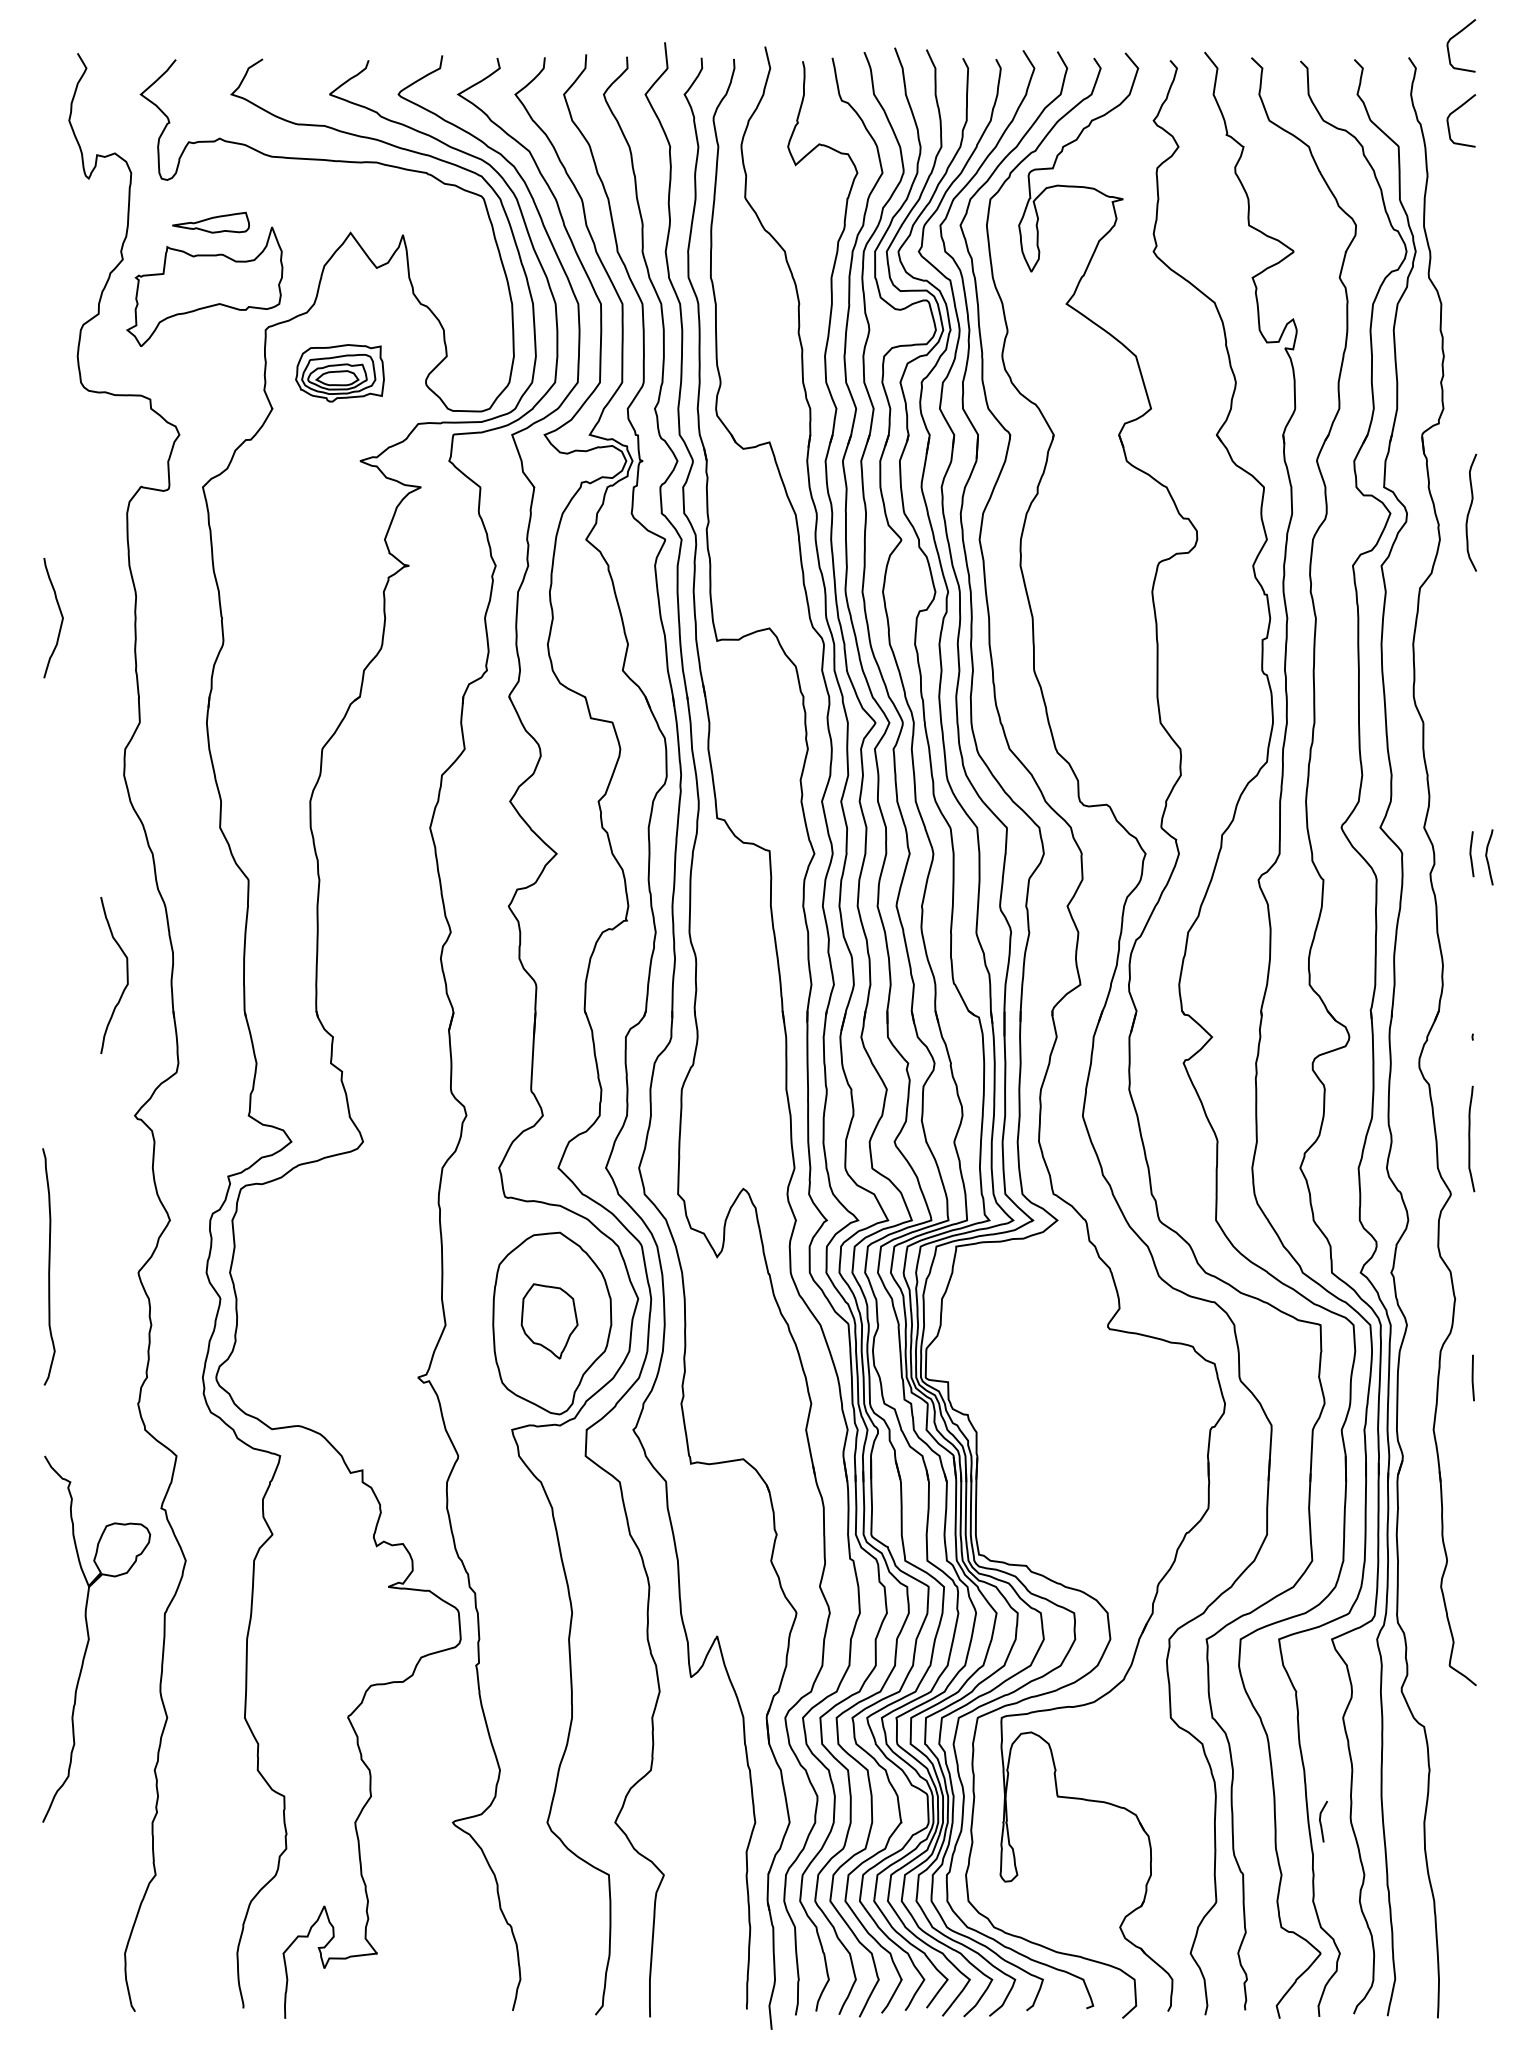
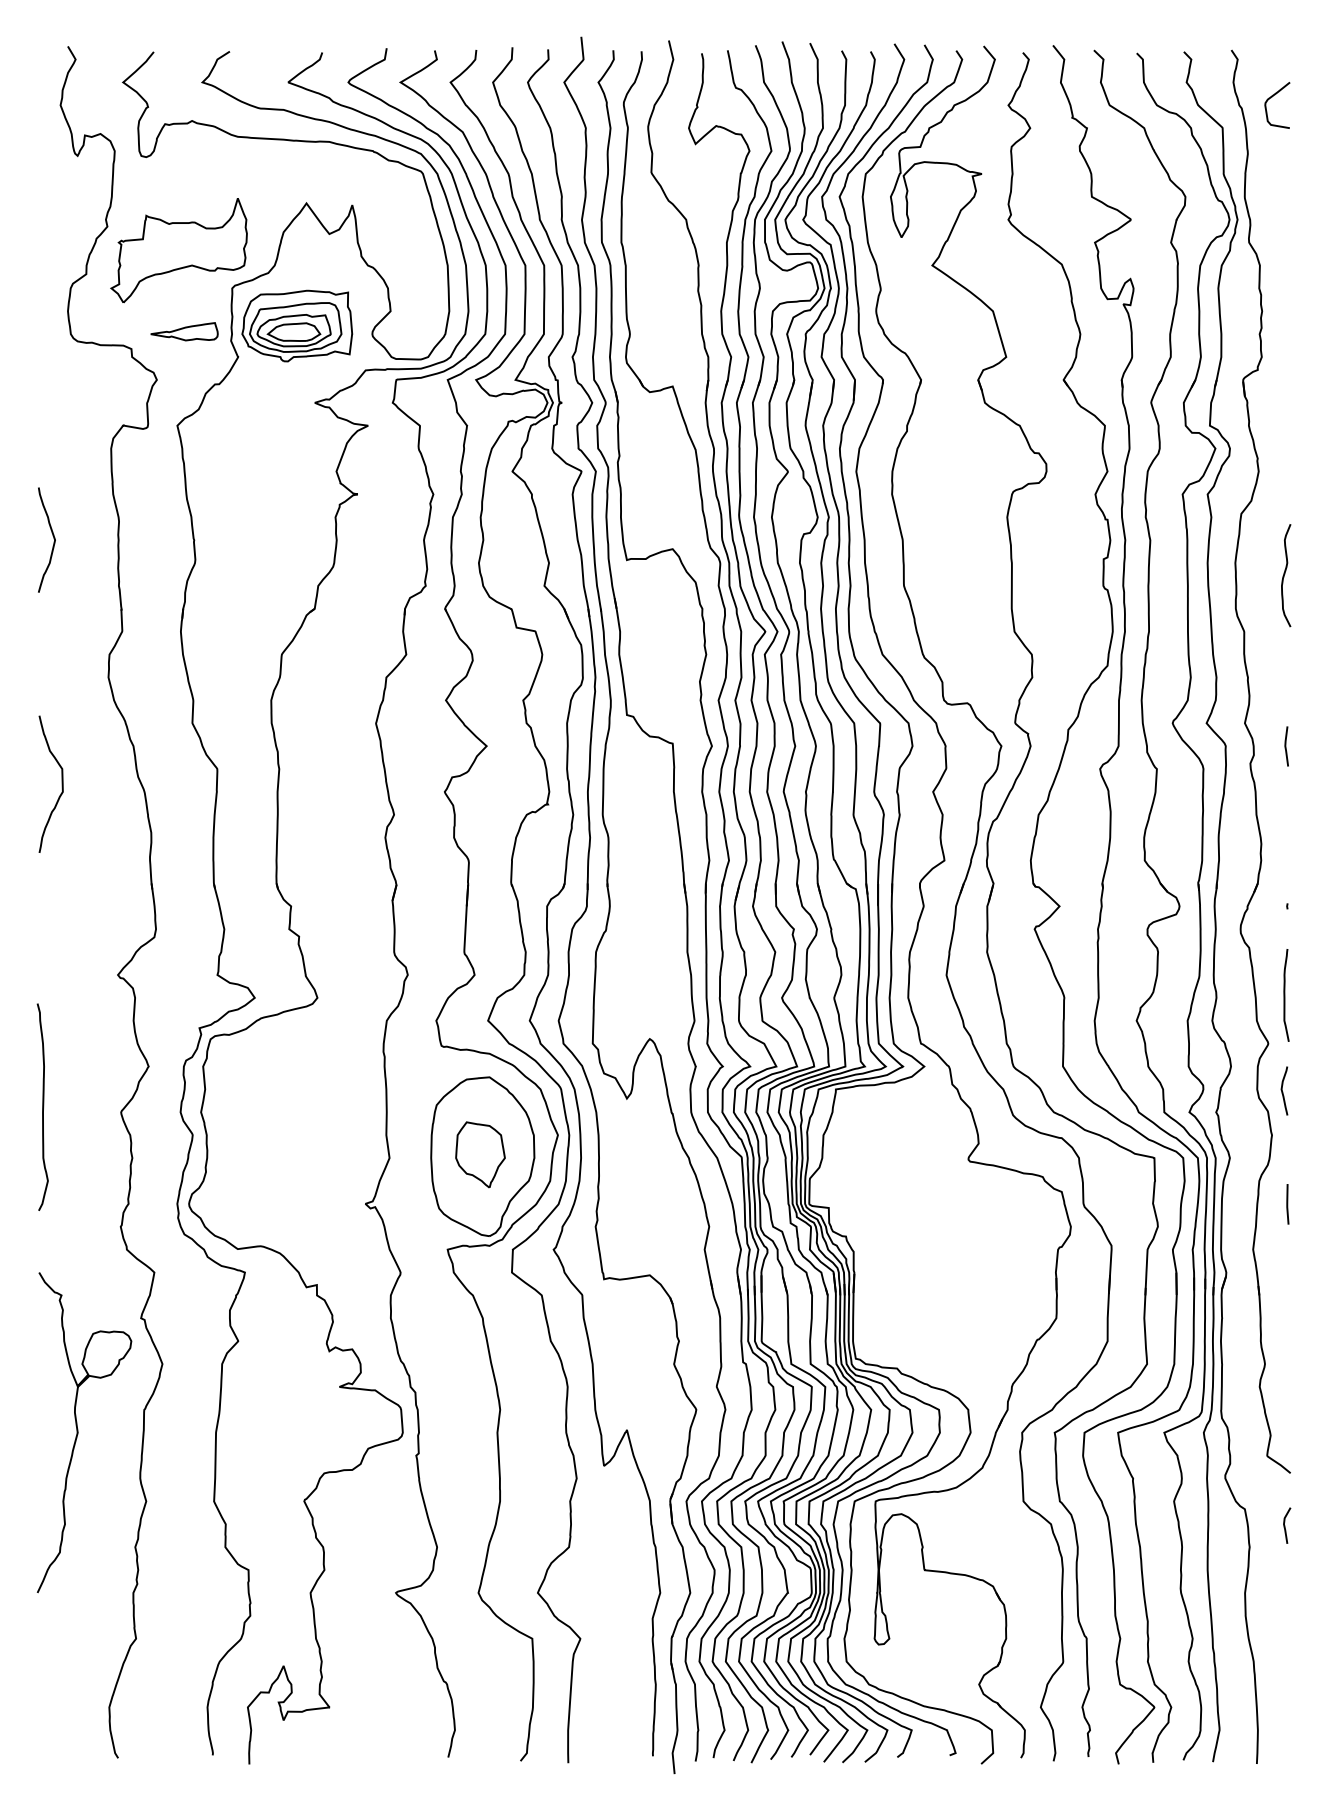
curve: (1454, 37) -> (1271, 32), removed
part: (210, 222) -> (184, 331), moved
part: (339, 373) -> (296, 326), size x1.43
curve: (1469, 512) -> (1284, 575), moved
curve: (1487, 857) -> (1282, 1091), moved
curve: (126, 975) -> (61, 784), moved
line: (1321, 1821) -> (1285, 1525), moved

